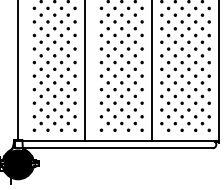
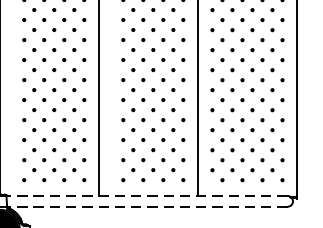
line: (117, 141) -> (146, 196), solid -> dashed
line: (117, 148) -> (146, 207), solid -> dashed

